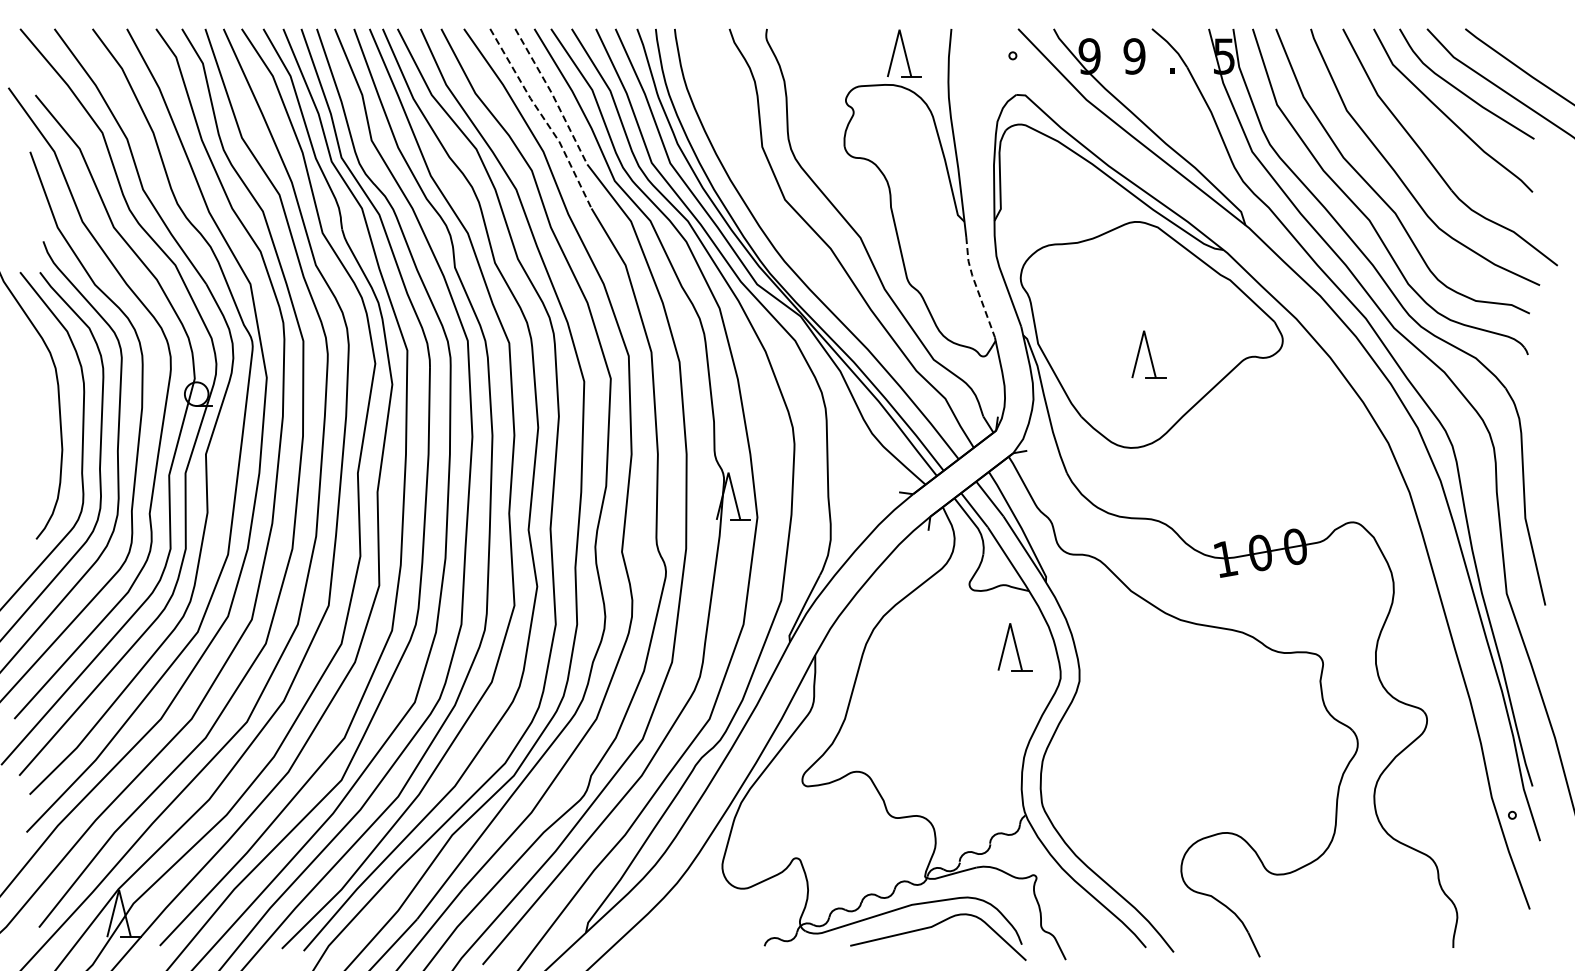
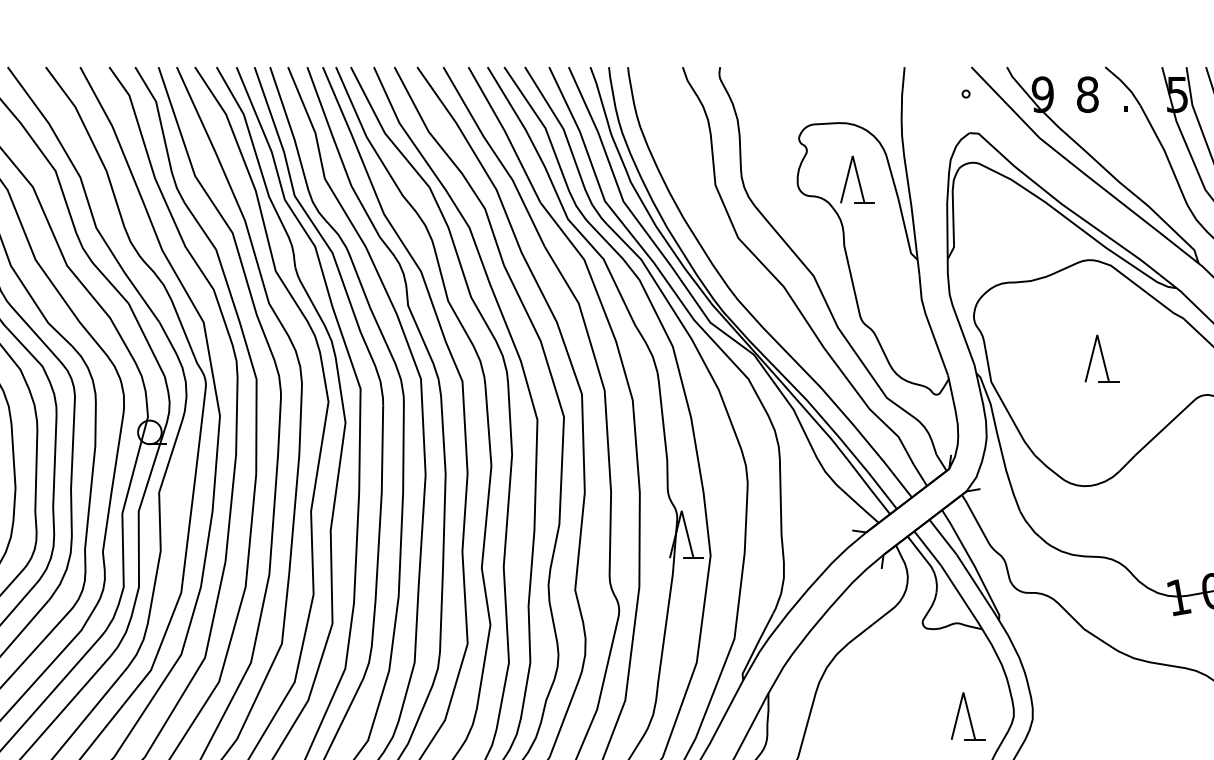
part: (904, 53) -> (857, 179), moved
text: (1134, 56) -> (1087, 94), 9 -> 8
line: (553, 95) -> (506, 133), dashed -> solid
line: (543, 117) -> (496, 155), dashed -> solid
line: (976, 286) -> (929, 324), dashed -> solid
part: (1148, 354) -> (1101, 358), moved
part: (1014, 647) -> (967, 716), moved

